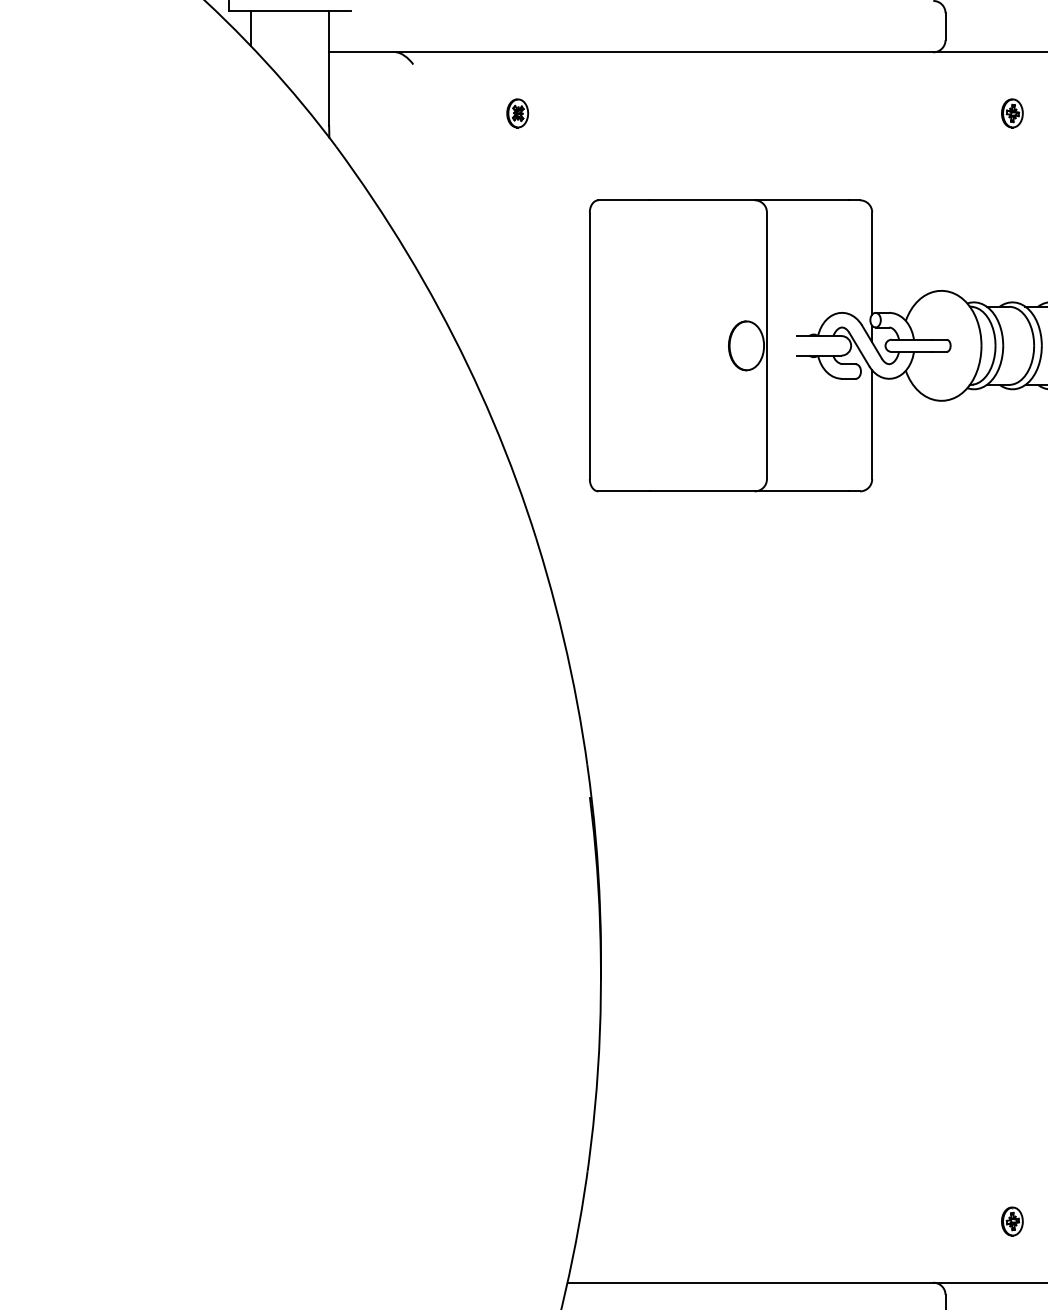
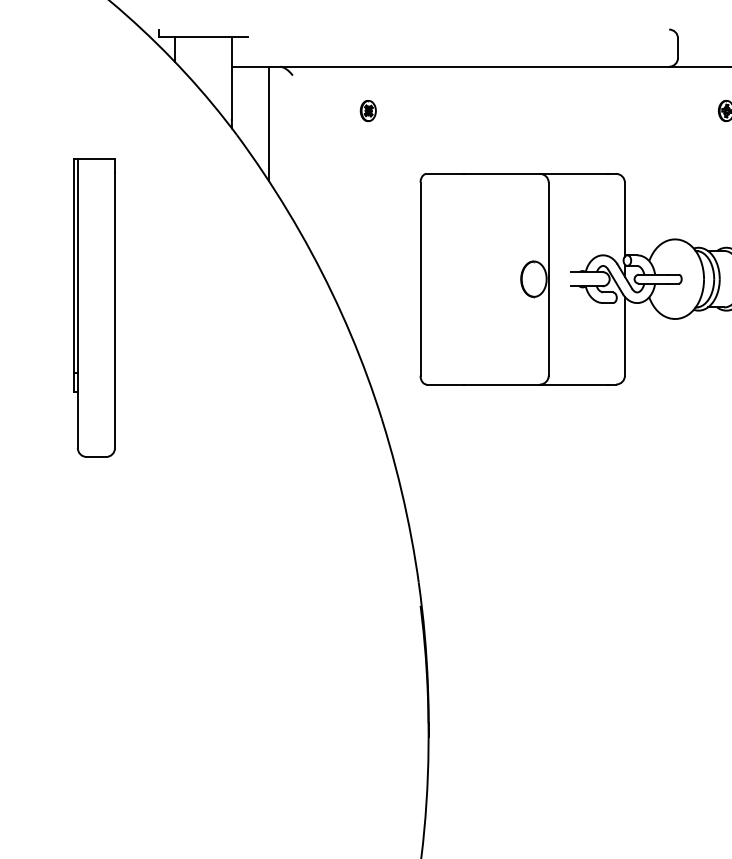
line: (380, 131) -> (269, 124), added
part: (139, 385) -> (94, 307), added

